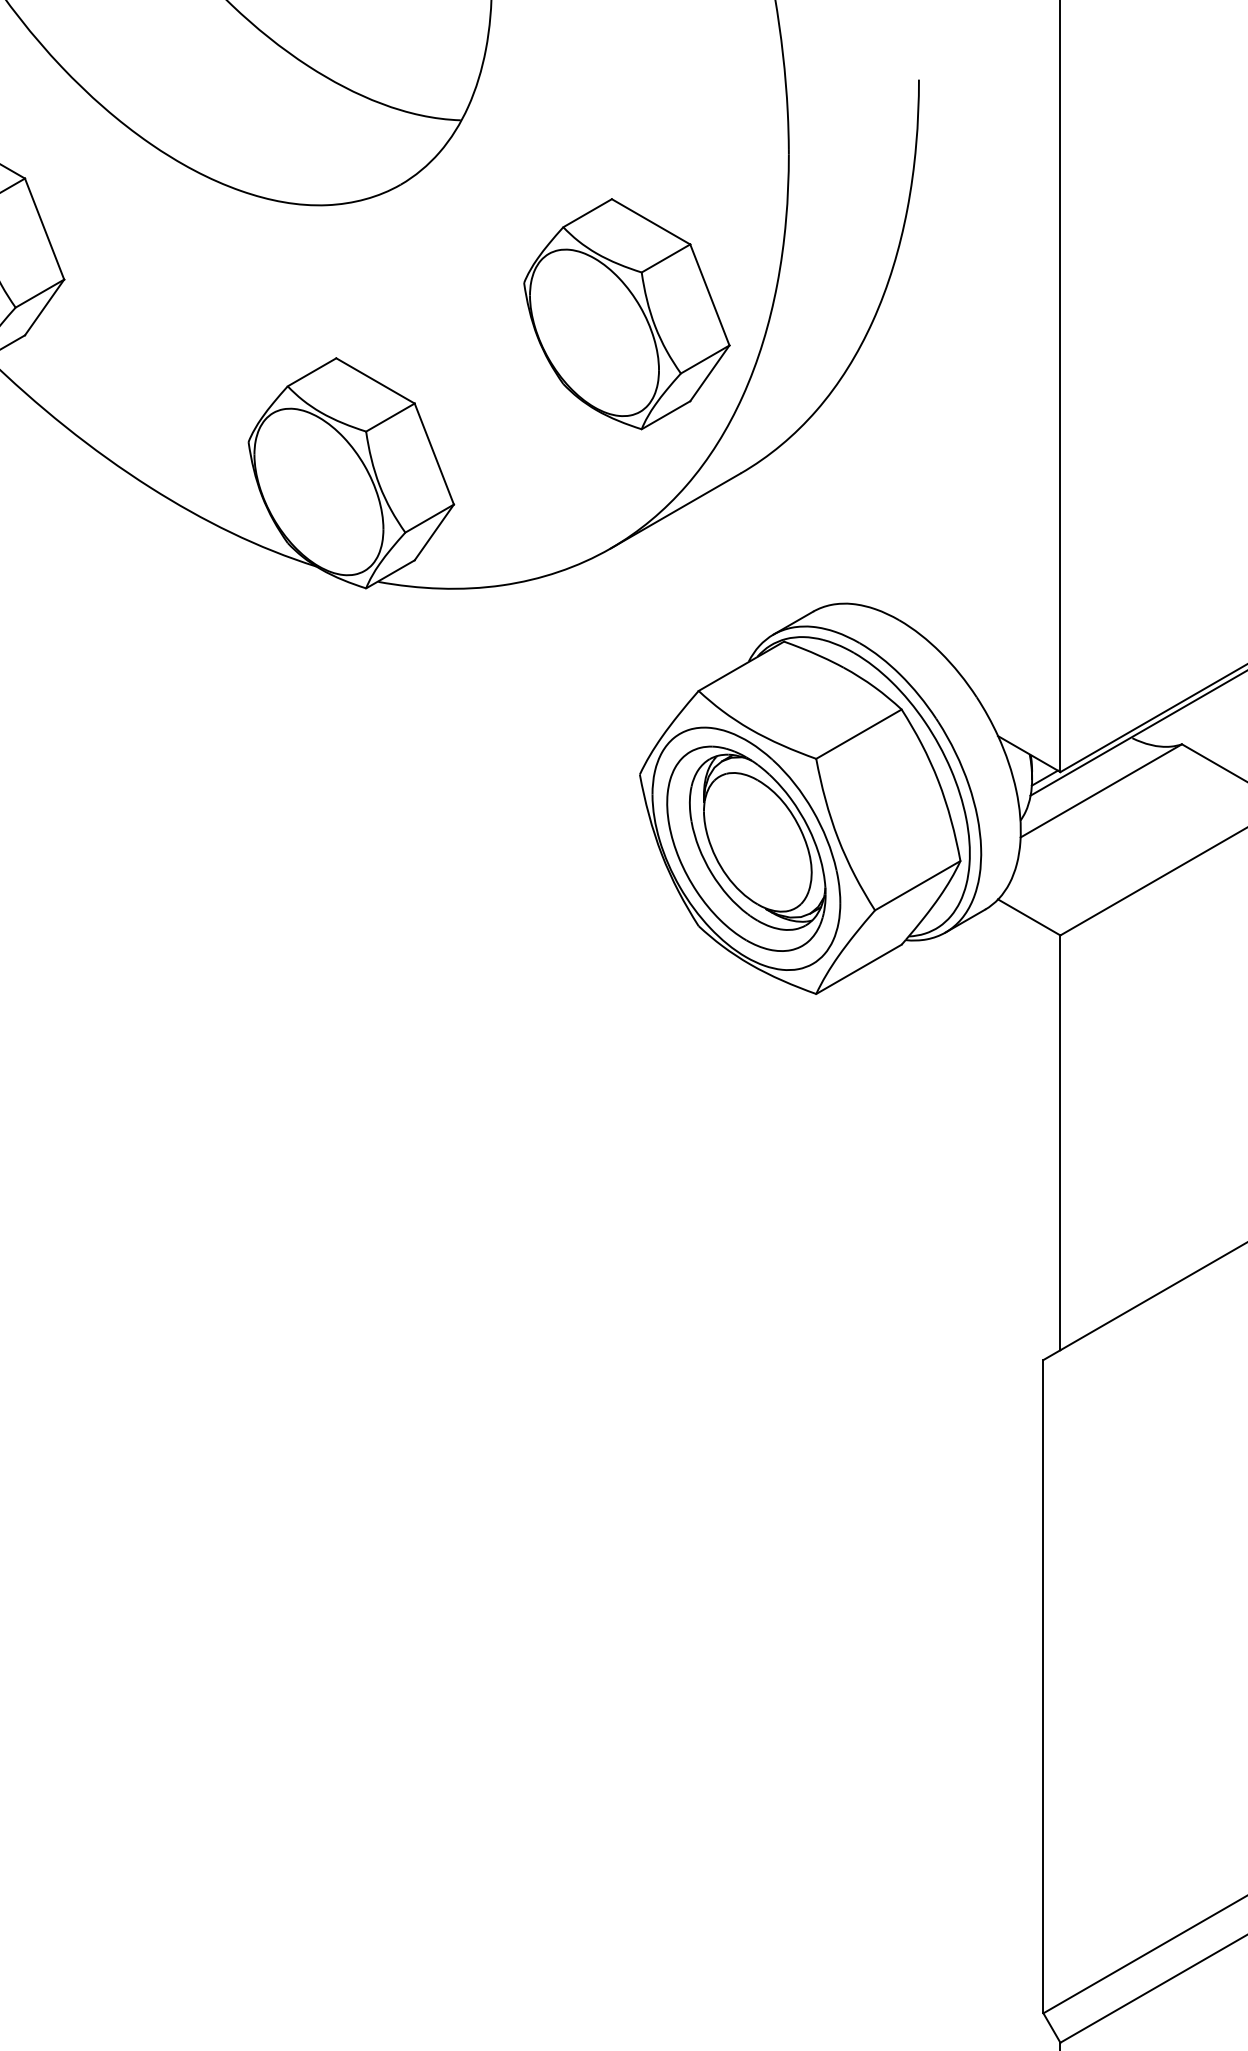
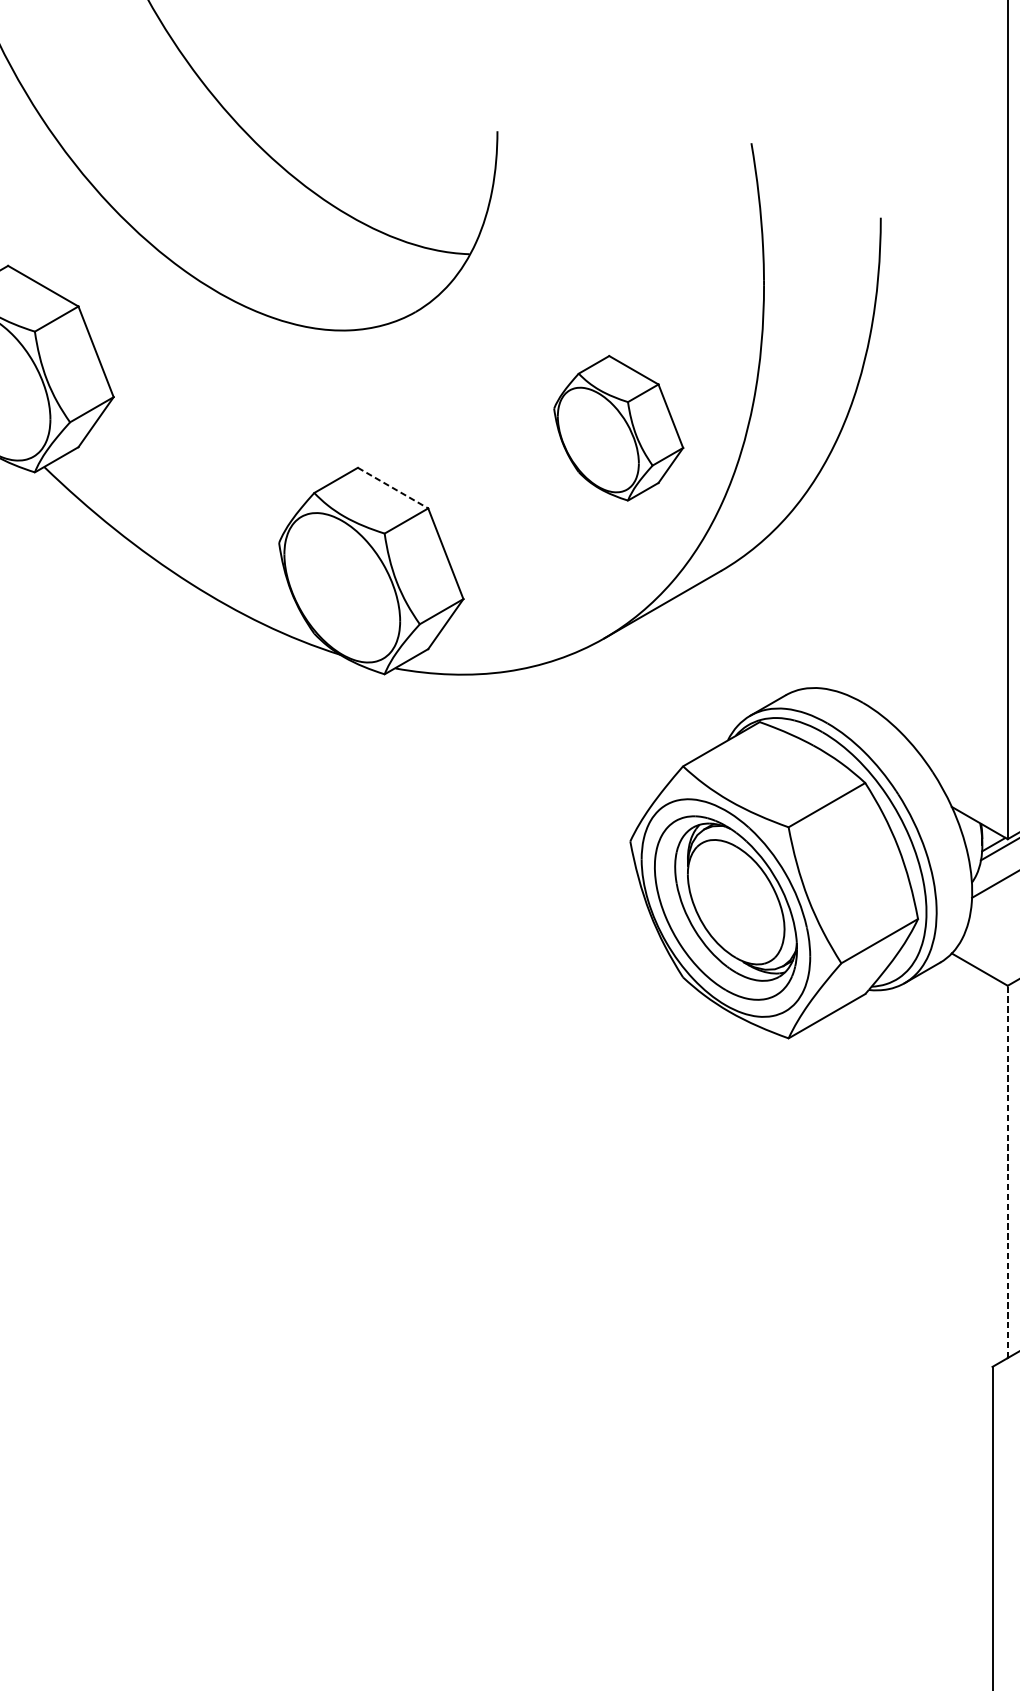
part: (626, 314) -> (618, 428), size x0.7
line: (375, 381) -> (393, 488), solid -> dashed
line: (1060, 1142) -> (1007, 1171), solid -> dashed

